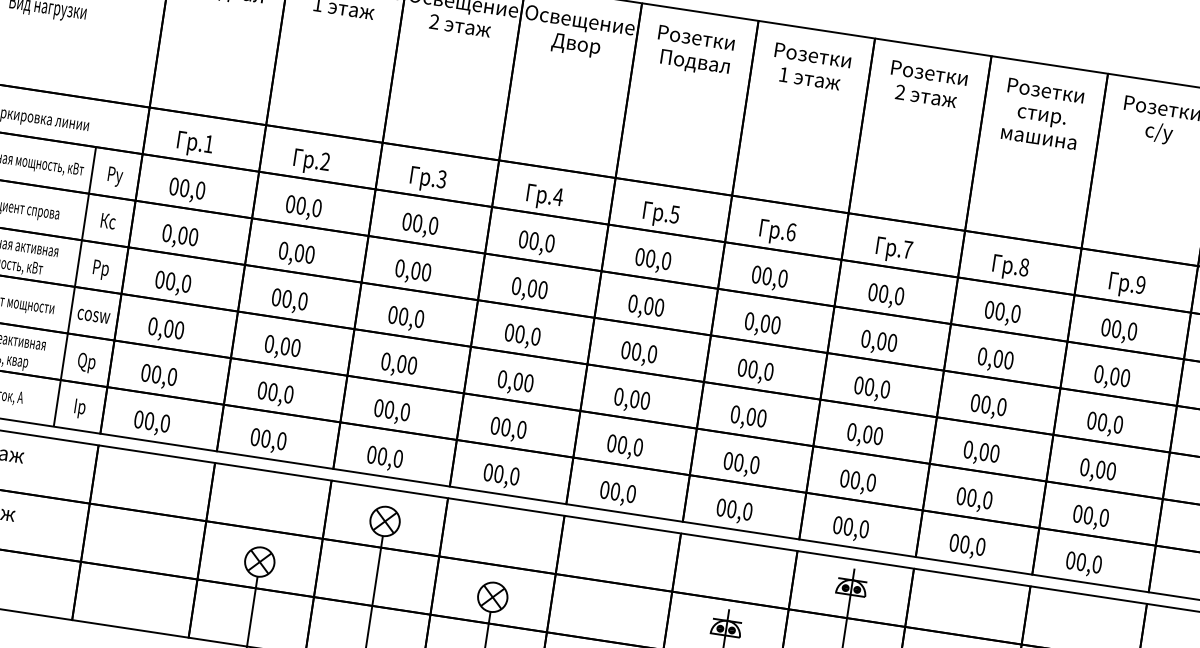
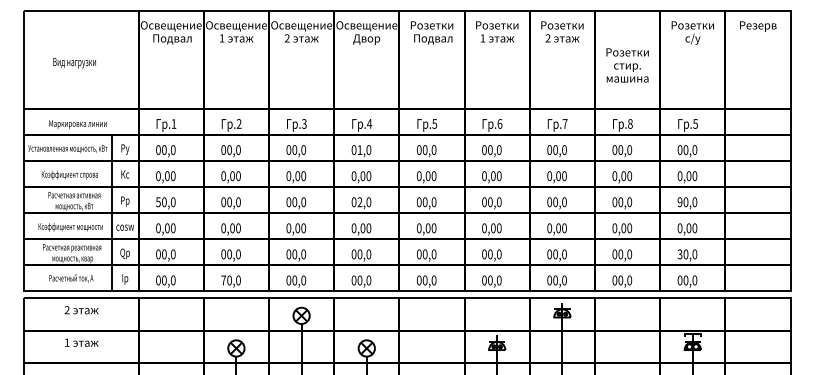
text: (1042, 113) -> (627, 65), moved
text: (533, 239) -> (359, 149), 00,0 -> 01,0
text: (160, 280) -> (158, 202), 00,0 -> 50,0
text: (1140, 284) -> (695, 123), .9 -> .5
text: (519, 334) -> (359, 202), 00,0 -> 02,0
text: (1090, 421) -> (679, 202), 00,0 -> 90,0
text: (255, 437) -> (223, 280), 00,0 -> 70,0
text: (1076, 513) -> (679, 254), 00,0 -> 30,0

